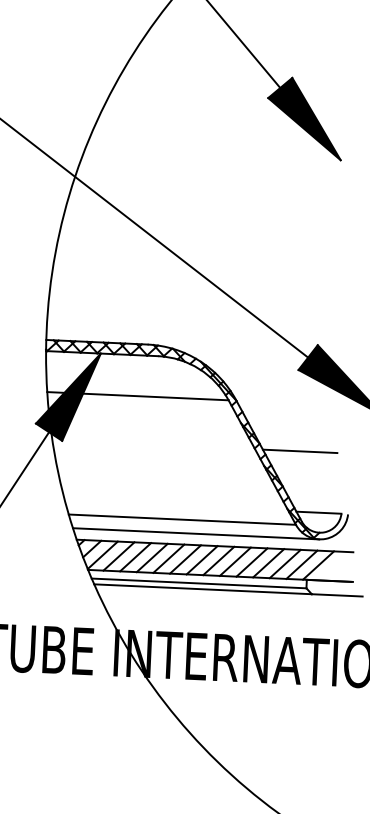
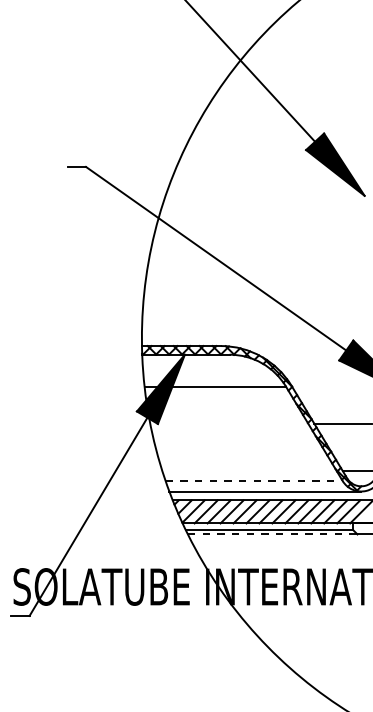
line: (182, 520) -> (254, 481), solid -> dashed
line: (202, 589) -> (272, 534), solid -> dashed

